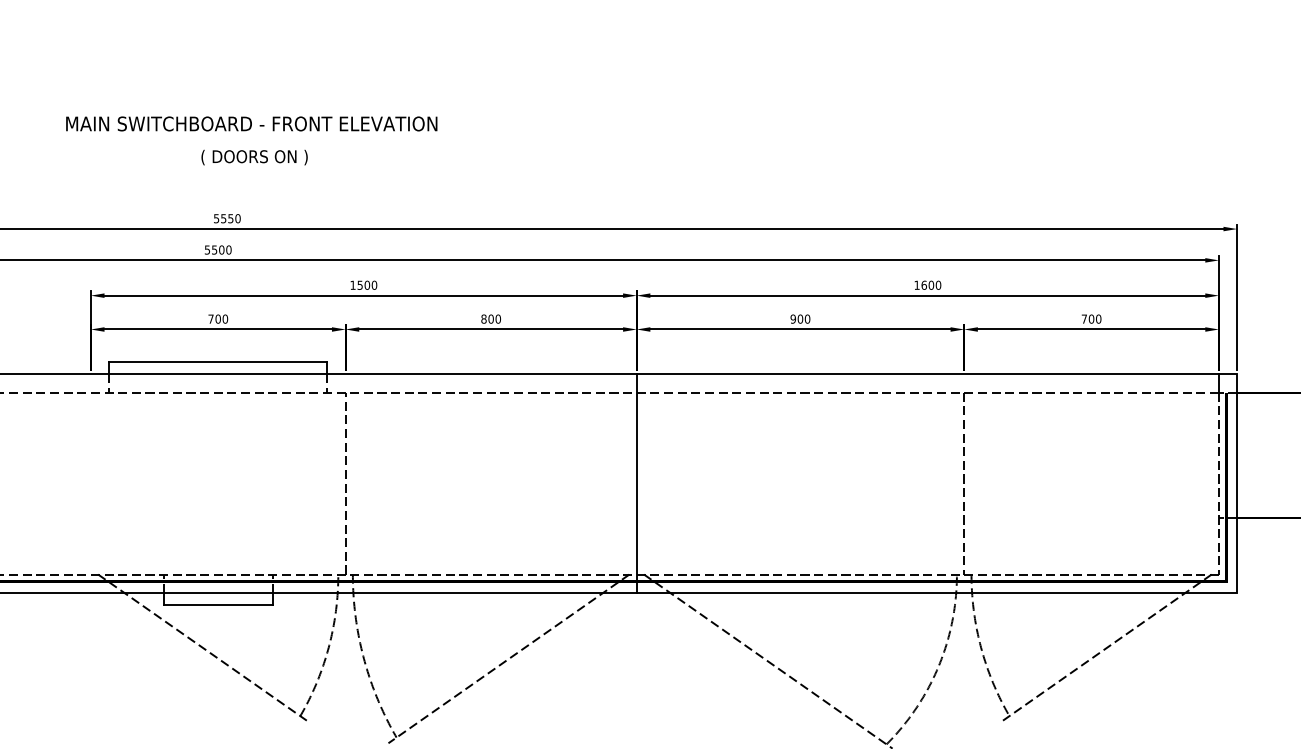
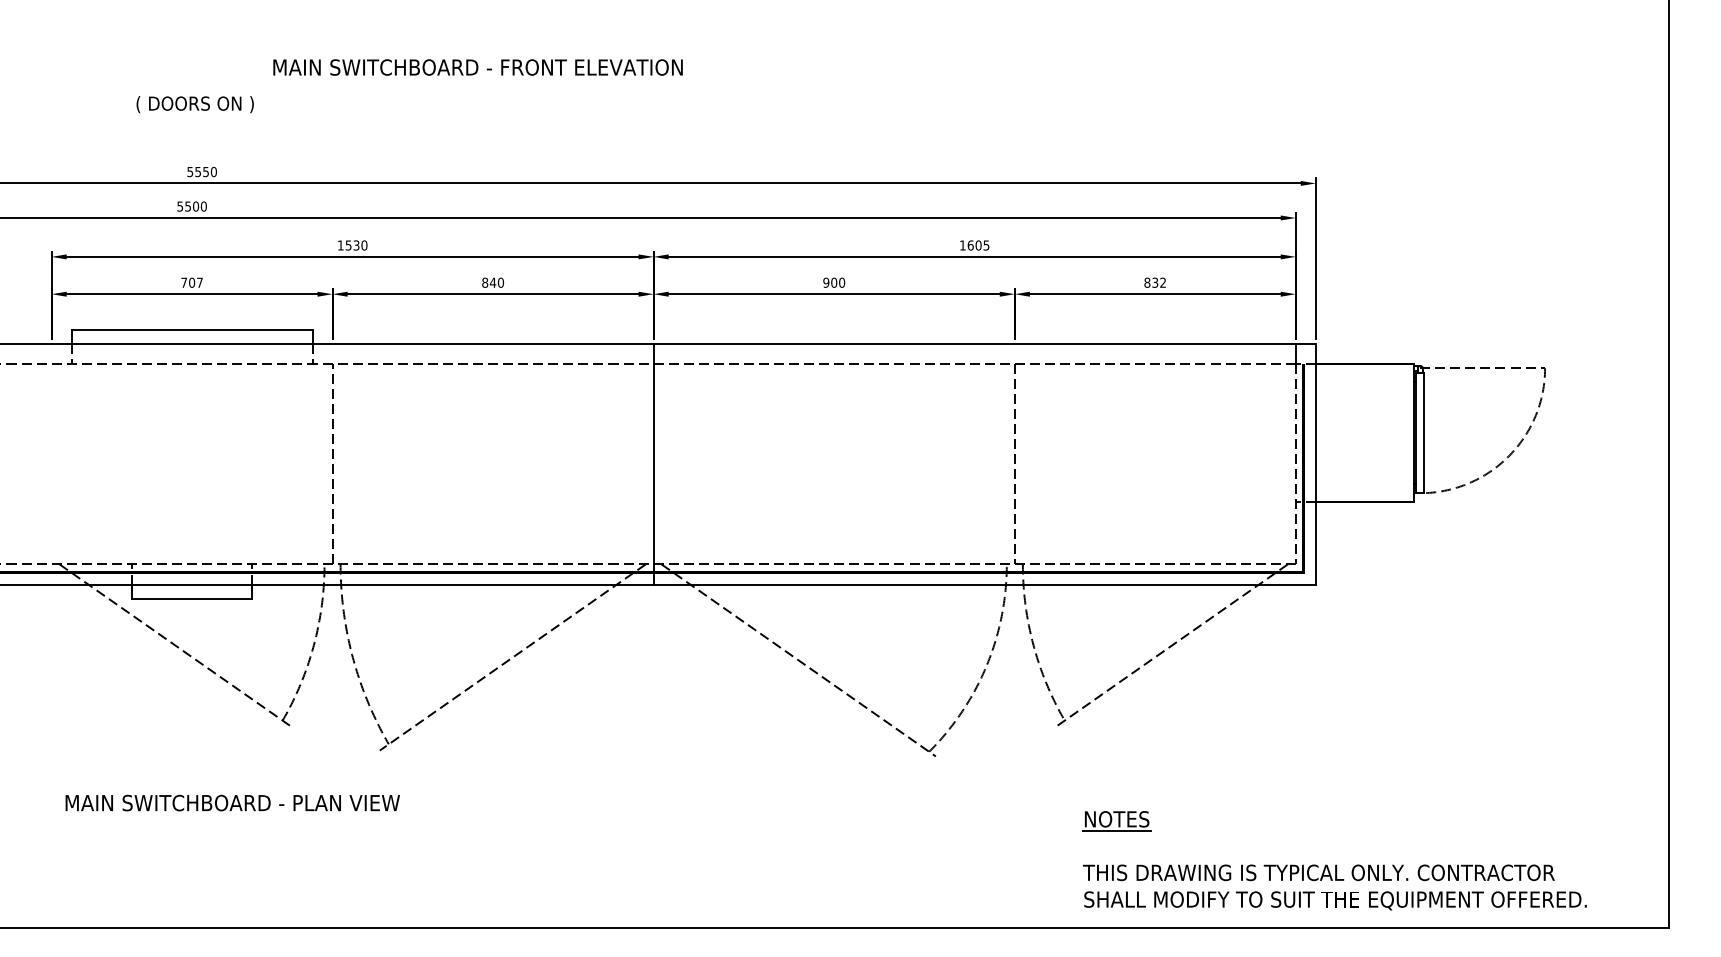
text: (251, 123) -> (477, 67), moved
text: (253, 157) -> (194, 104), moved
text: (367, 285) -> (356, 245), 1500 -> 1530
text: (938, 285) -> (986, 245), 1600 -> 1605
text: (224, 318) -> (199, 282), 700 -> 707
text: (490, 318) -> (492, 282), 800 -> 840
text: (1091, 318) -> (1155, 282), 700 -> 832

